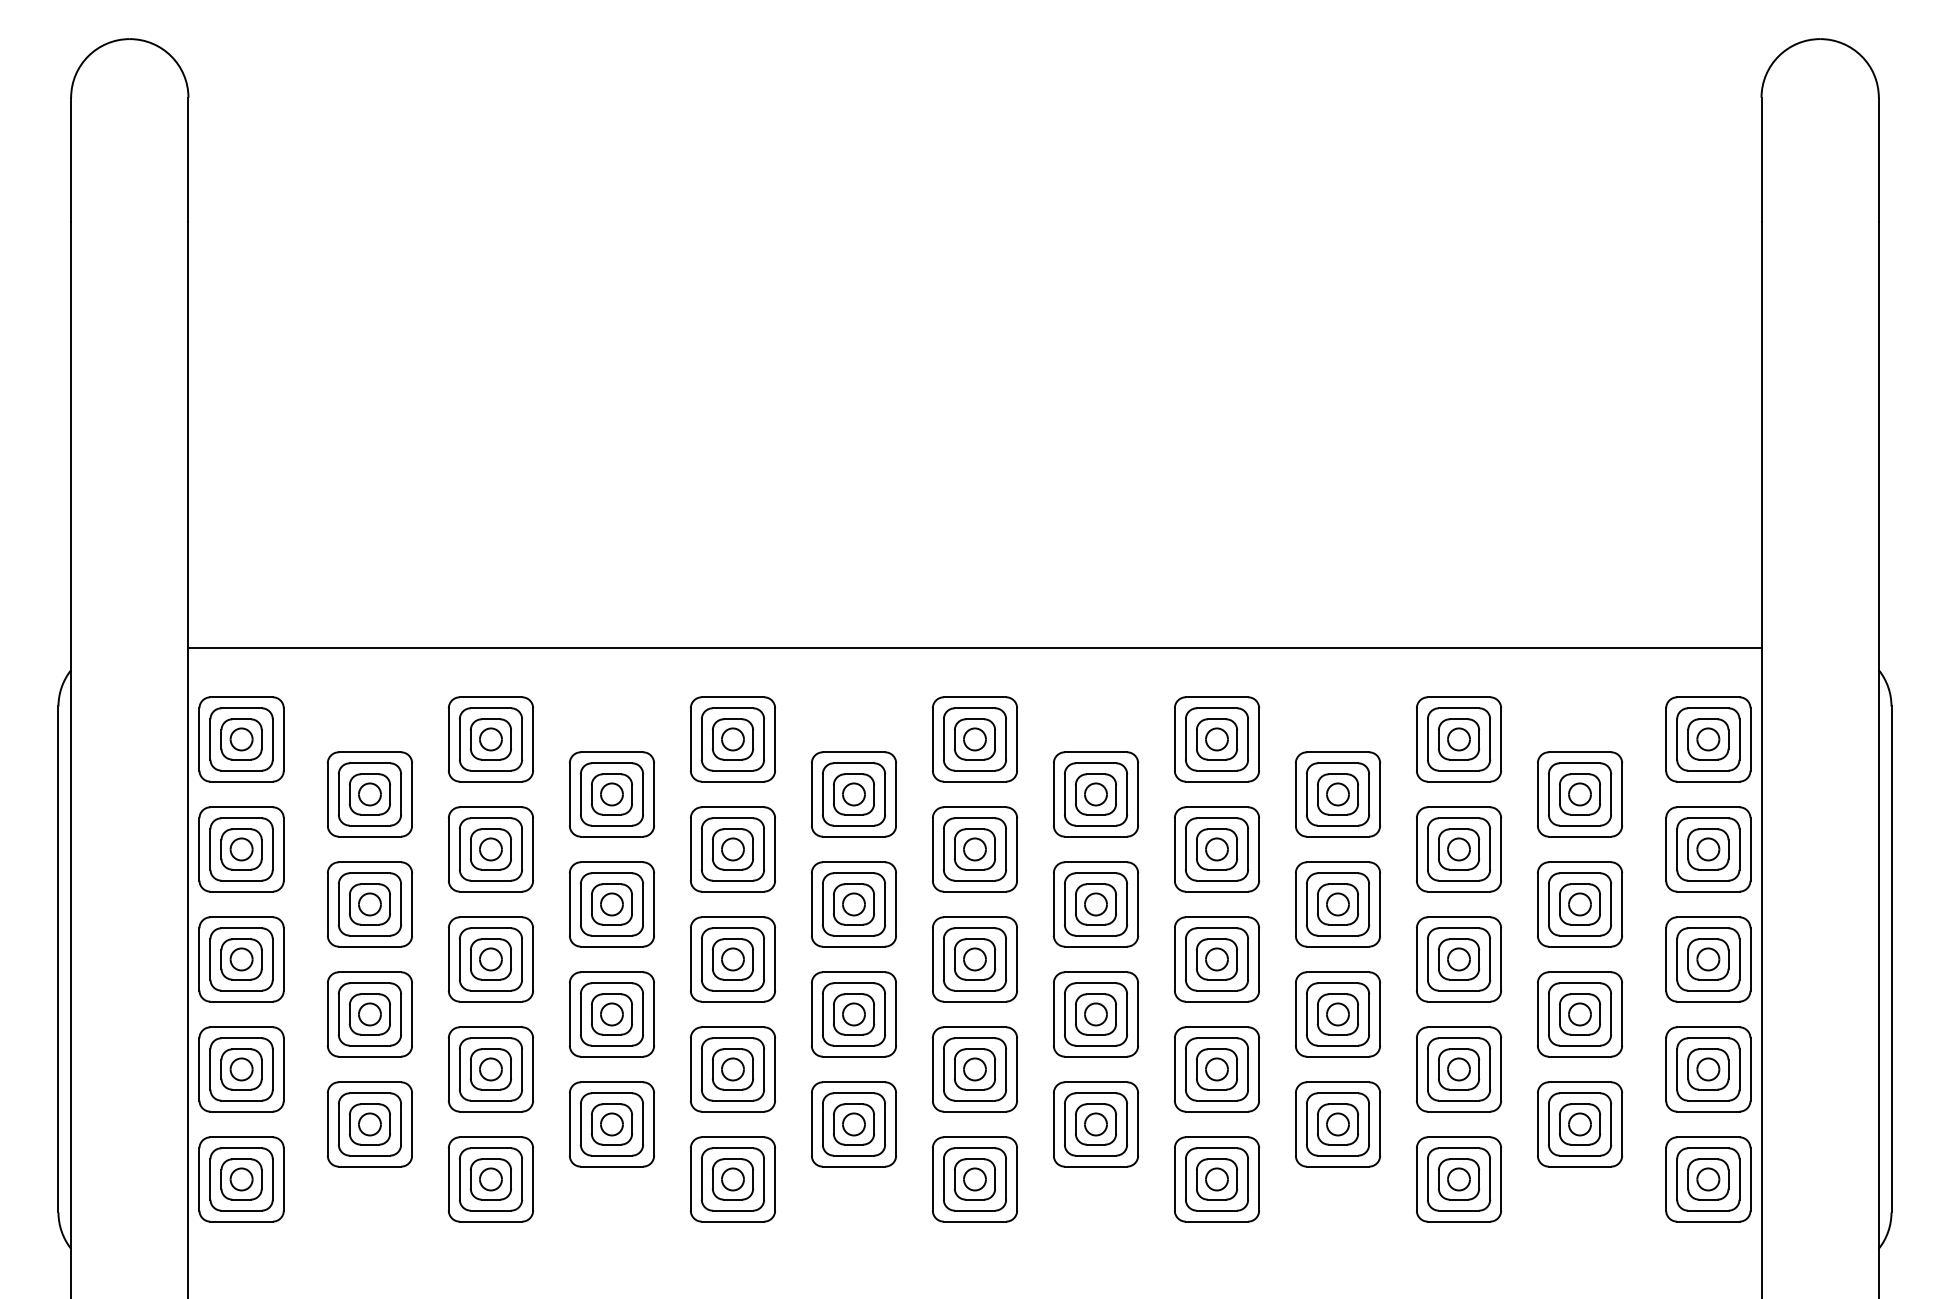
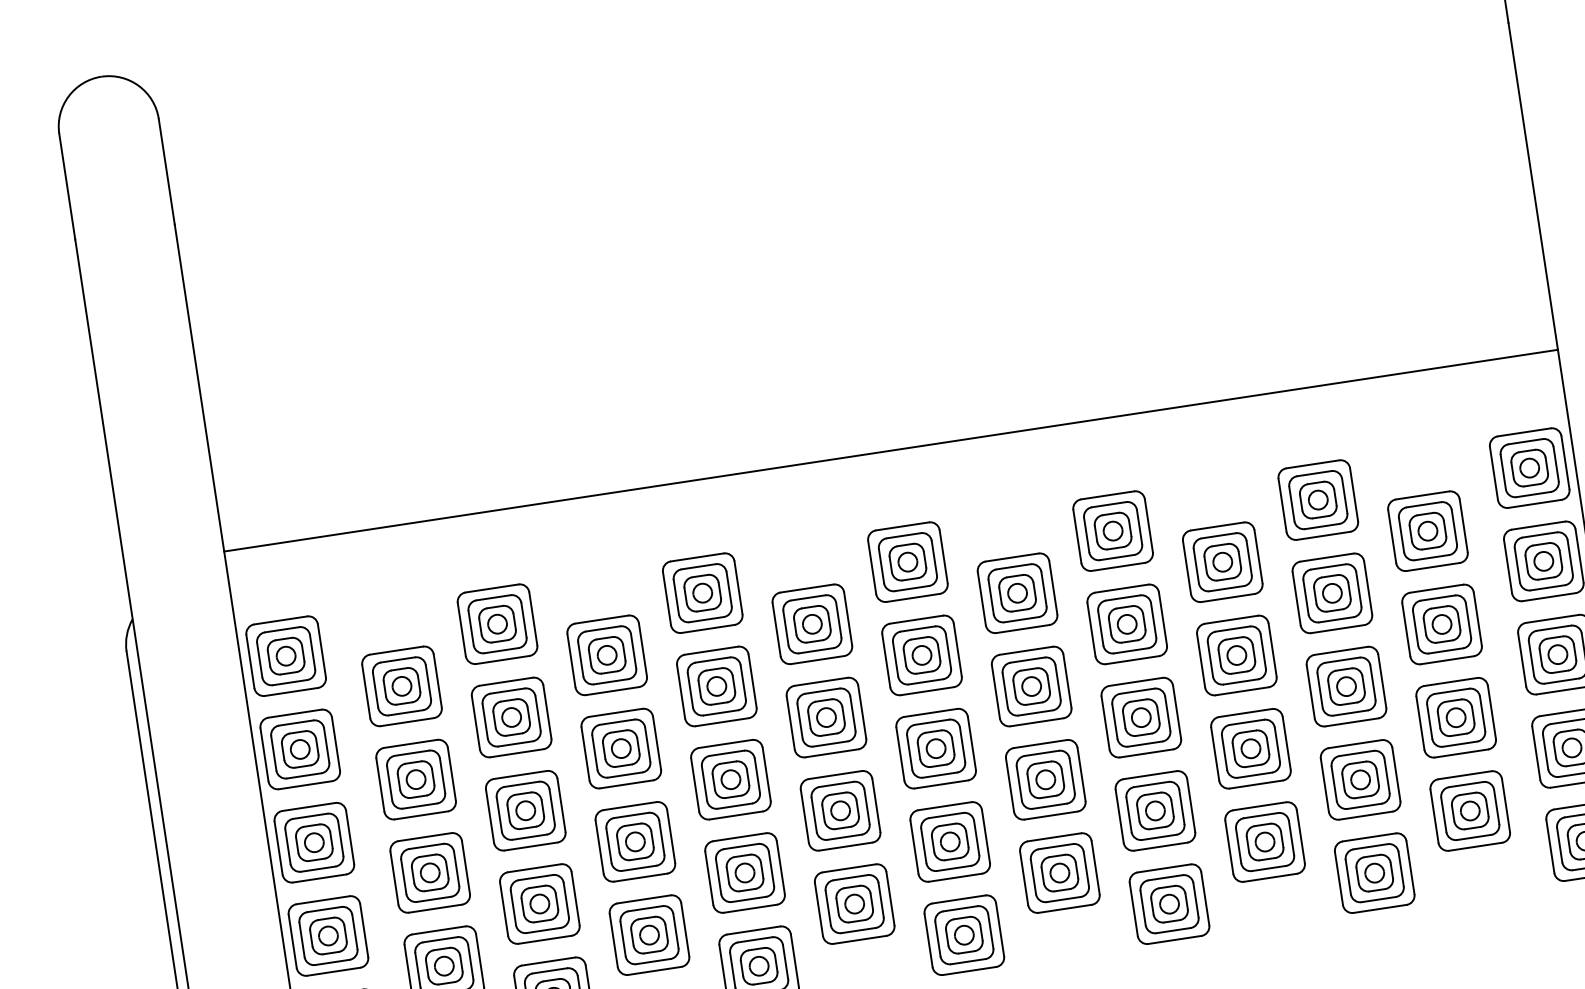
line: (974, 647) -> (890, 450), moved

